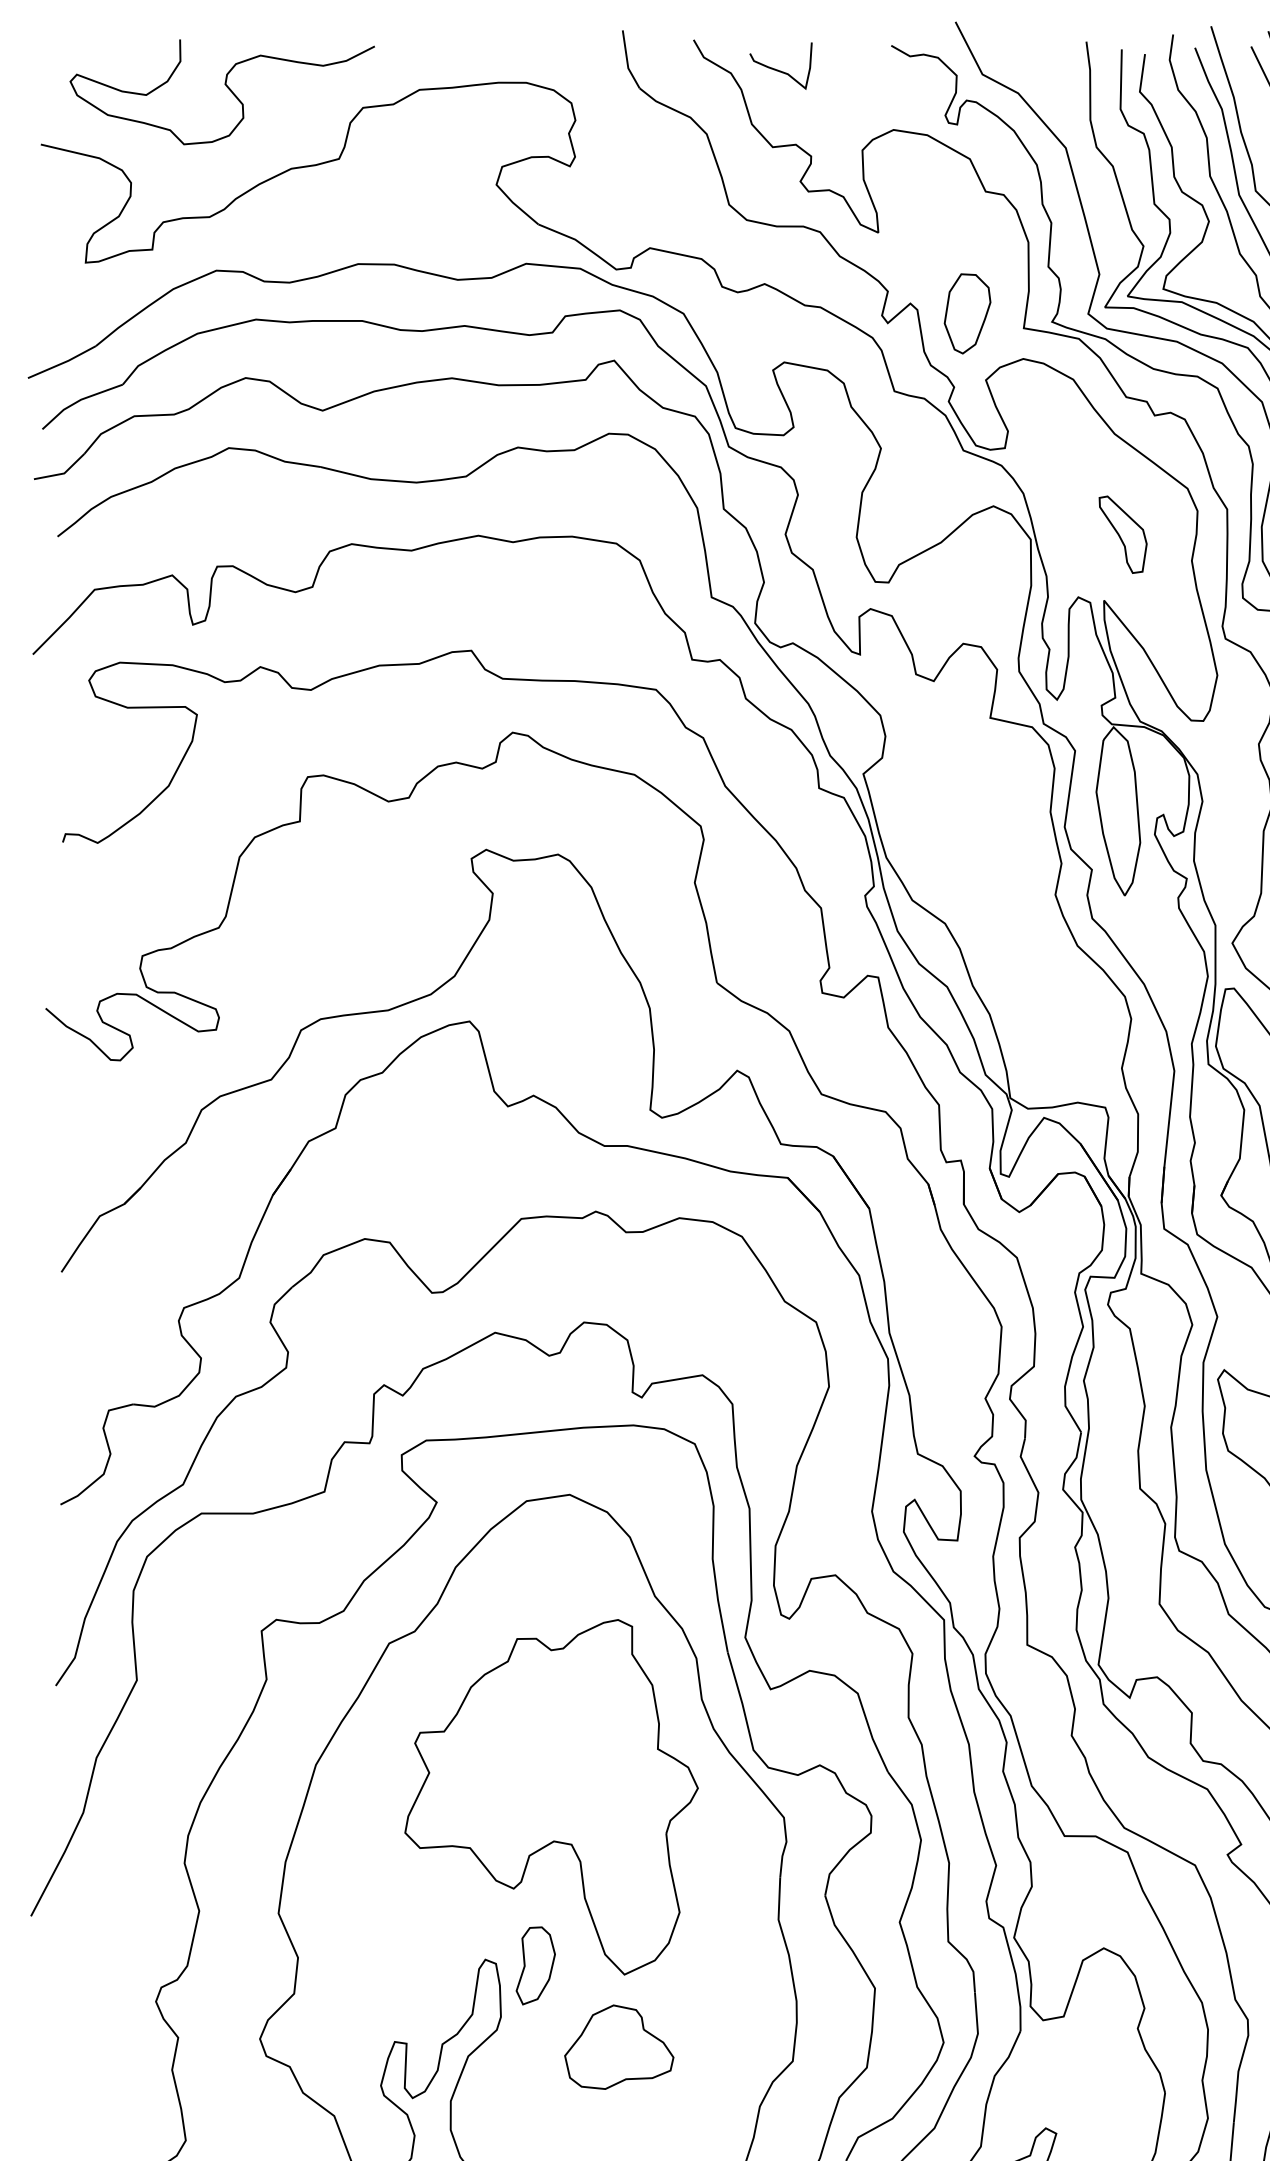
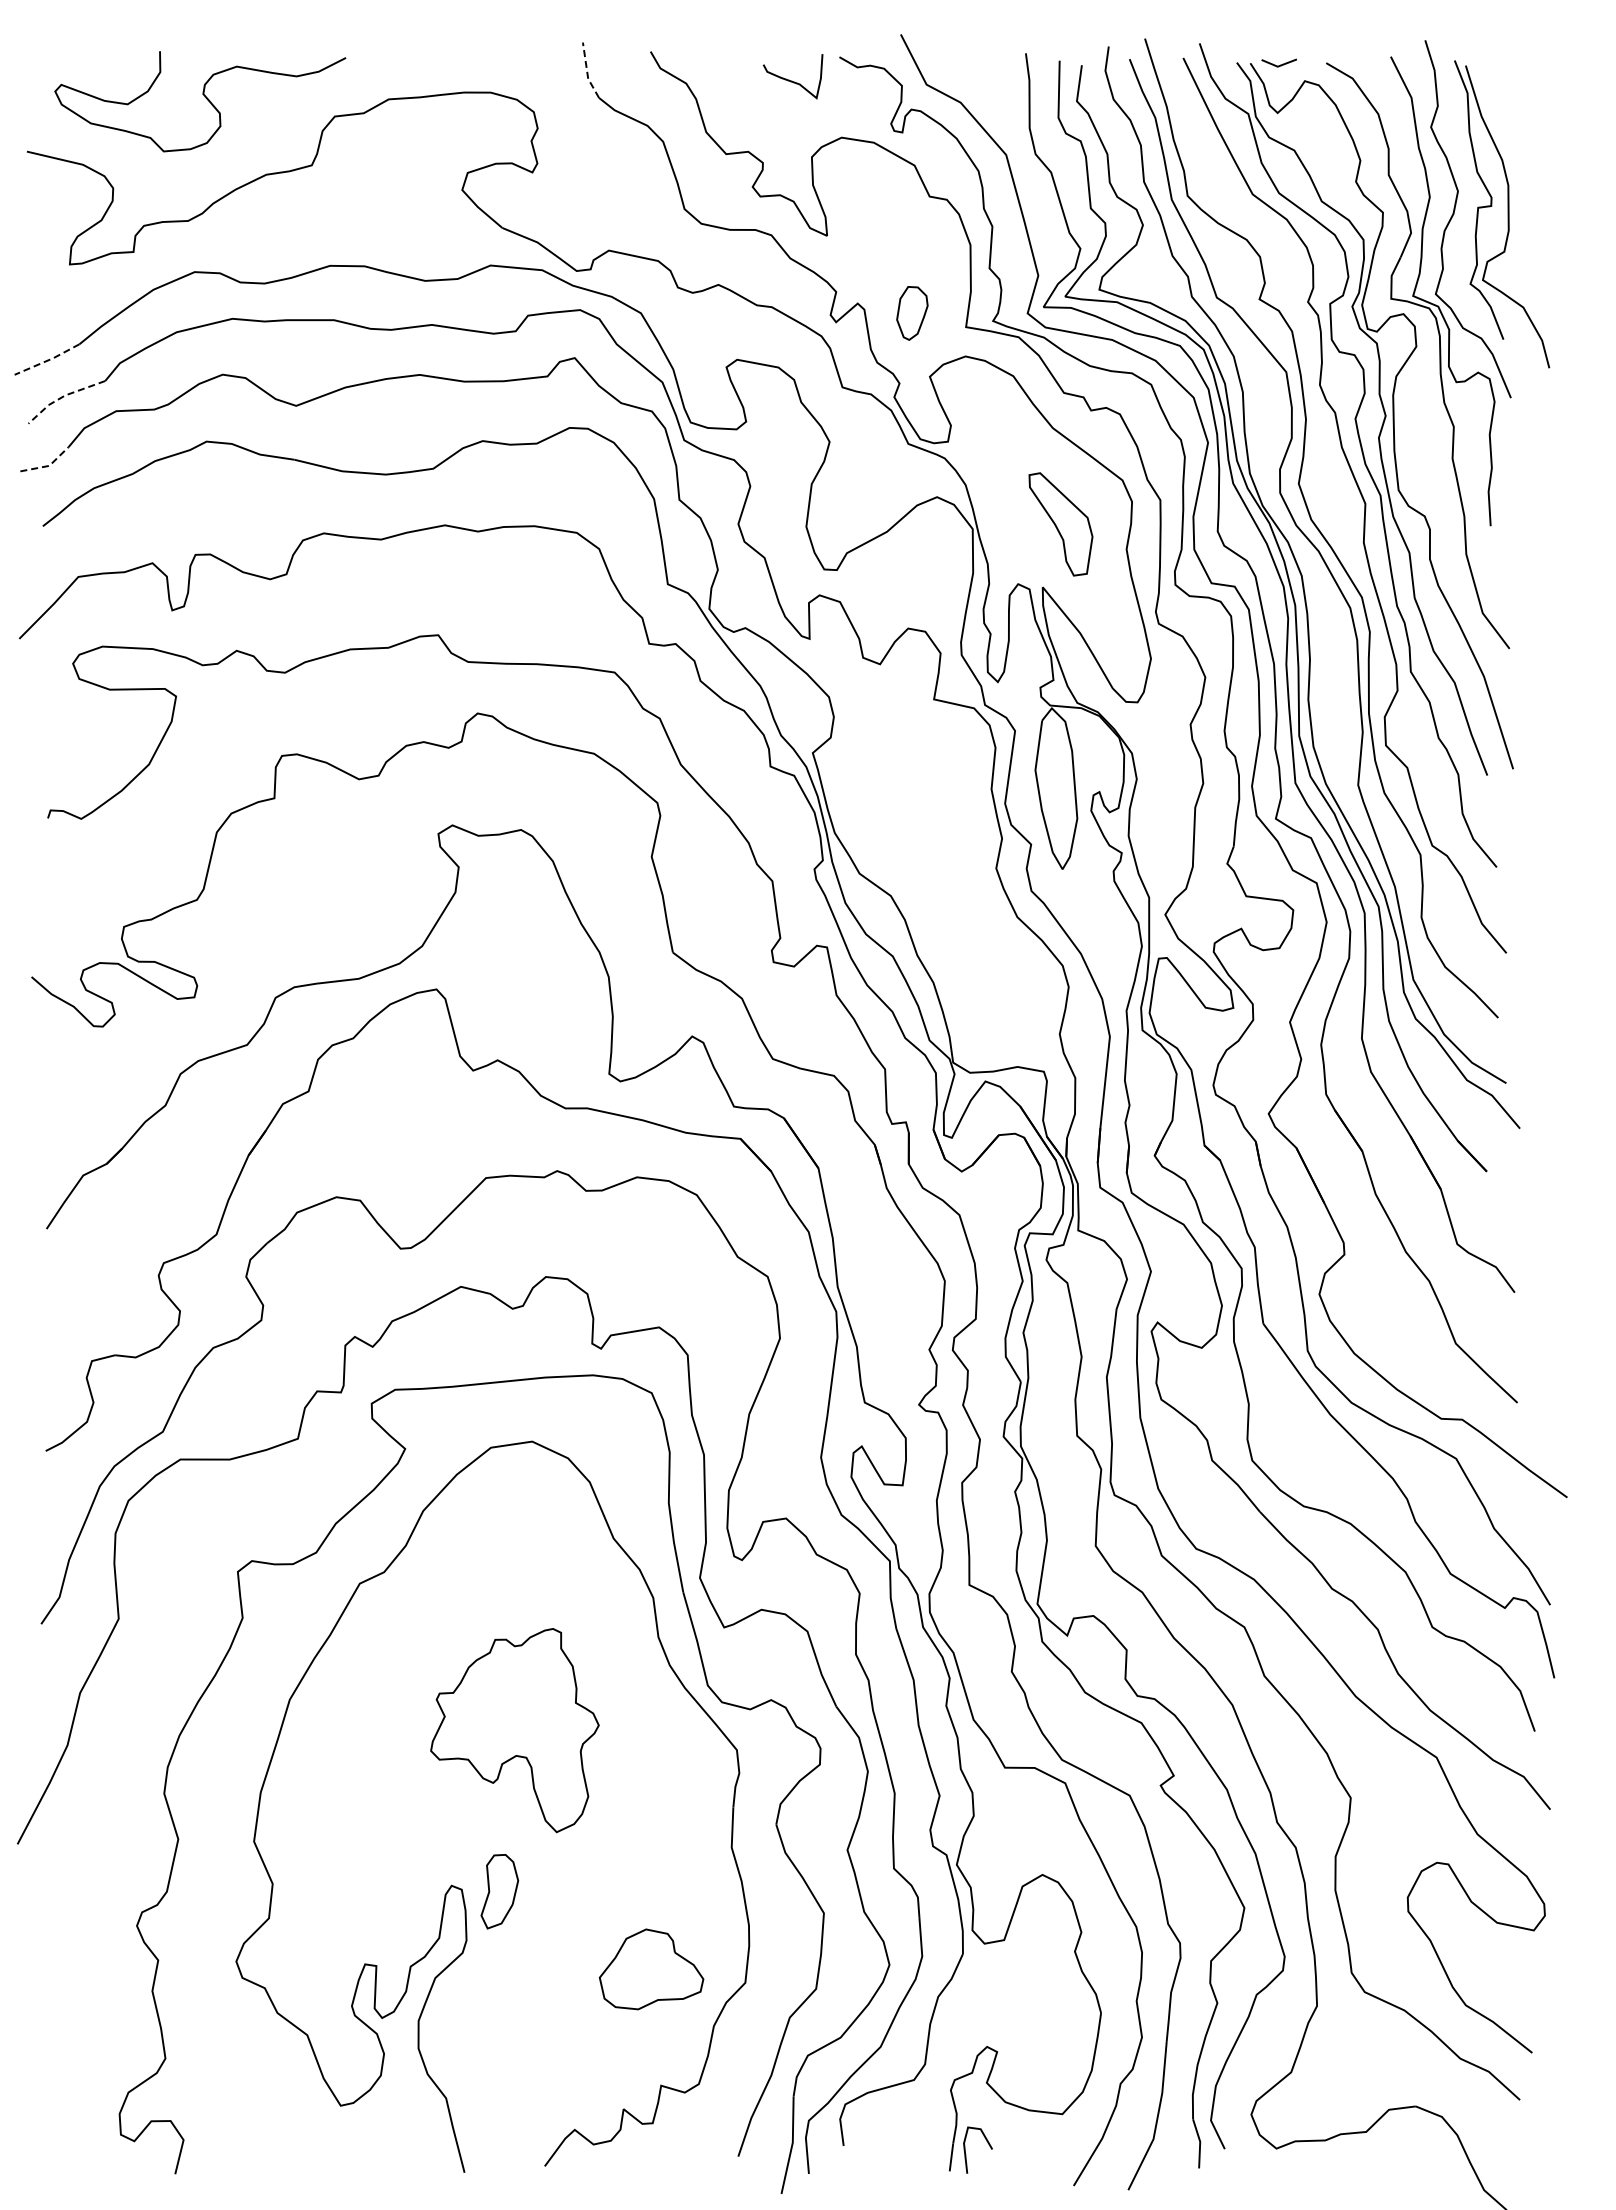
line: (627, 60) -> (587, 71), solid -> dashed
curve: (780, 70) -> (792, 80), moved
part: (967, 313) -> (912, 313), size x0.7
line: (63, 363) -> (48, 360), solid -> dashed
line: (78, 400) -> (62, 396), solid -> dashed
line: (63, 474) -> (48, 466), solid -> dashed
part: (1122, 534) -> (1060, 524), size x1.4
part: (551, 1797) -> (514, 1730), size x0.6
part: (619, 2047) -> (651, 1969), moved

